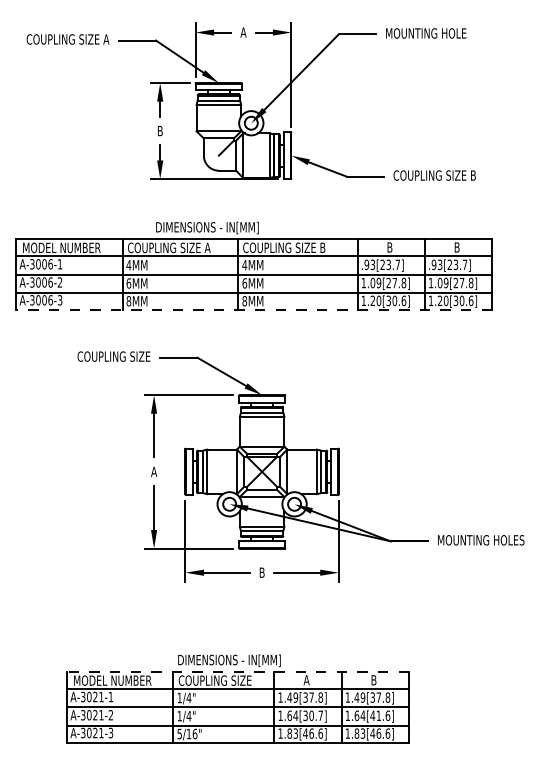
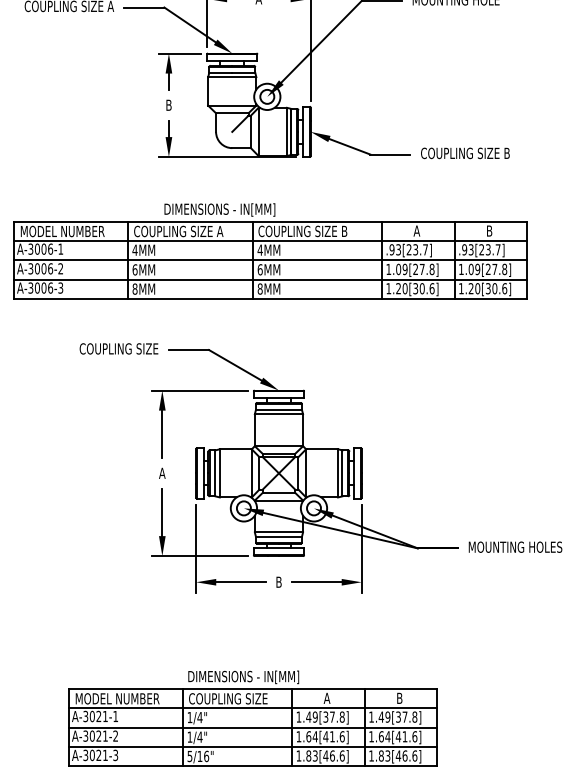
text: (389, 247) -> (416, 231), B -> A
line: (254, 310) -> (270, 299), dashed -> solid
line: (238, 671) -> (253, 688), dashed -> solid
text: (313, 715) -> (334, 736), 1.64[30.7] -> 1.64[41.6]

